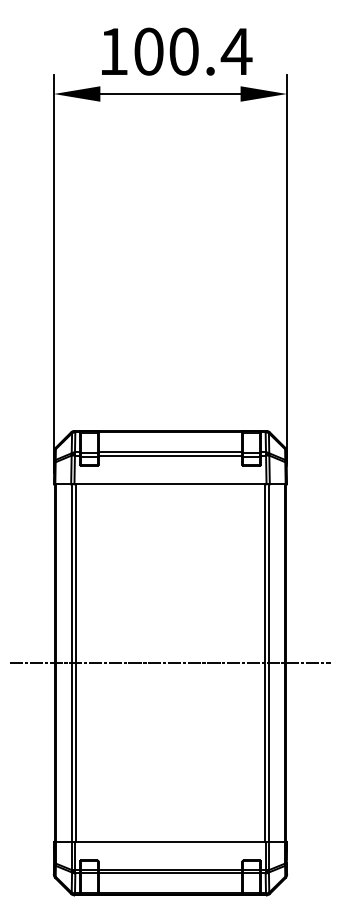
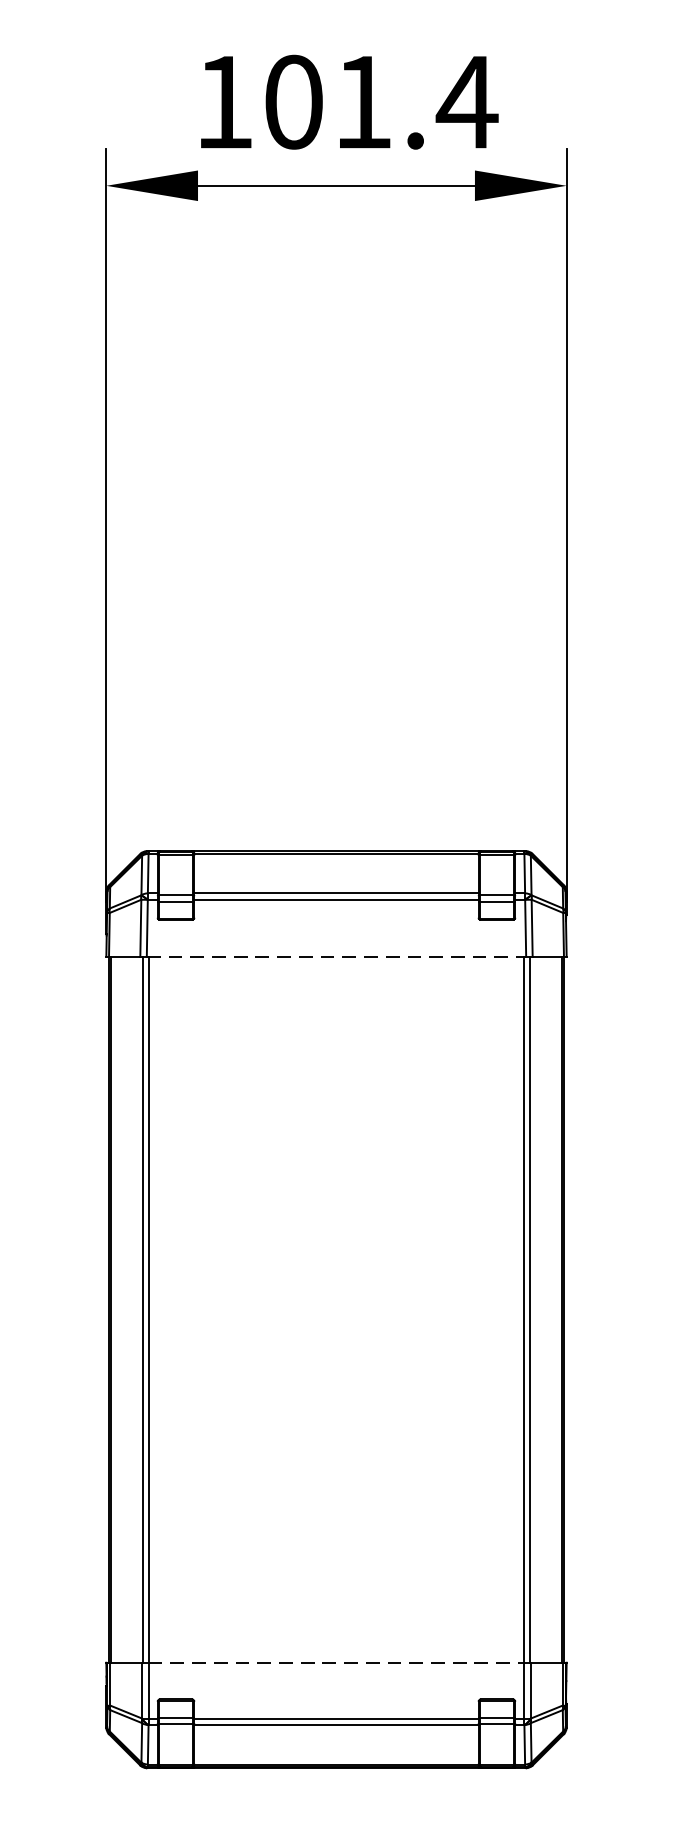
text: (183, 51) -> (362, 101), 100.4 -> 101.4
line: (170, 484) -> (336, 956), solid -> dashed
line: (170, 663) -> (336, 1310), removed
line: (170, 841) -> (336, 1661), solid -> dashed

